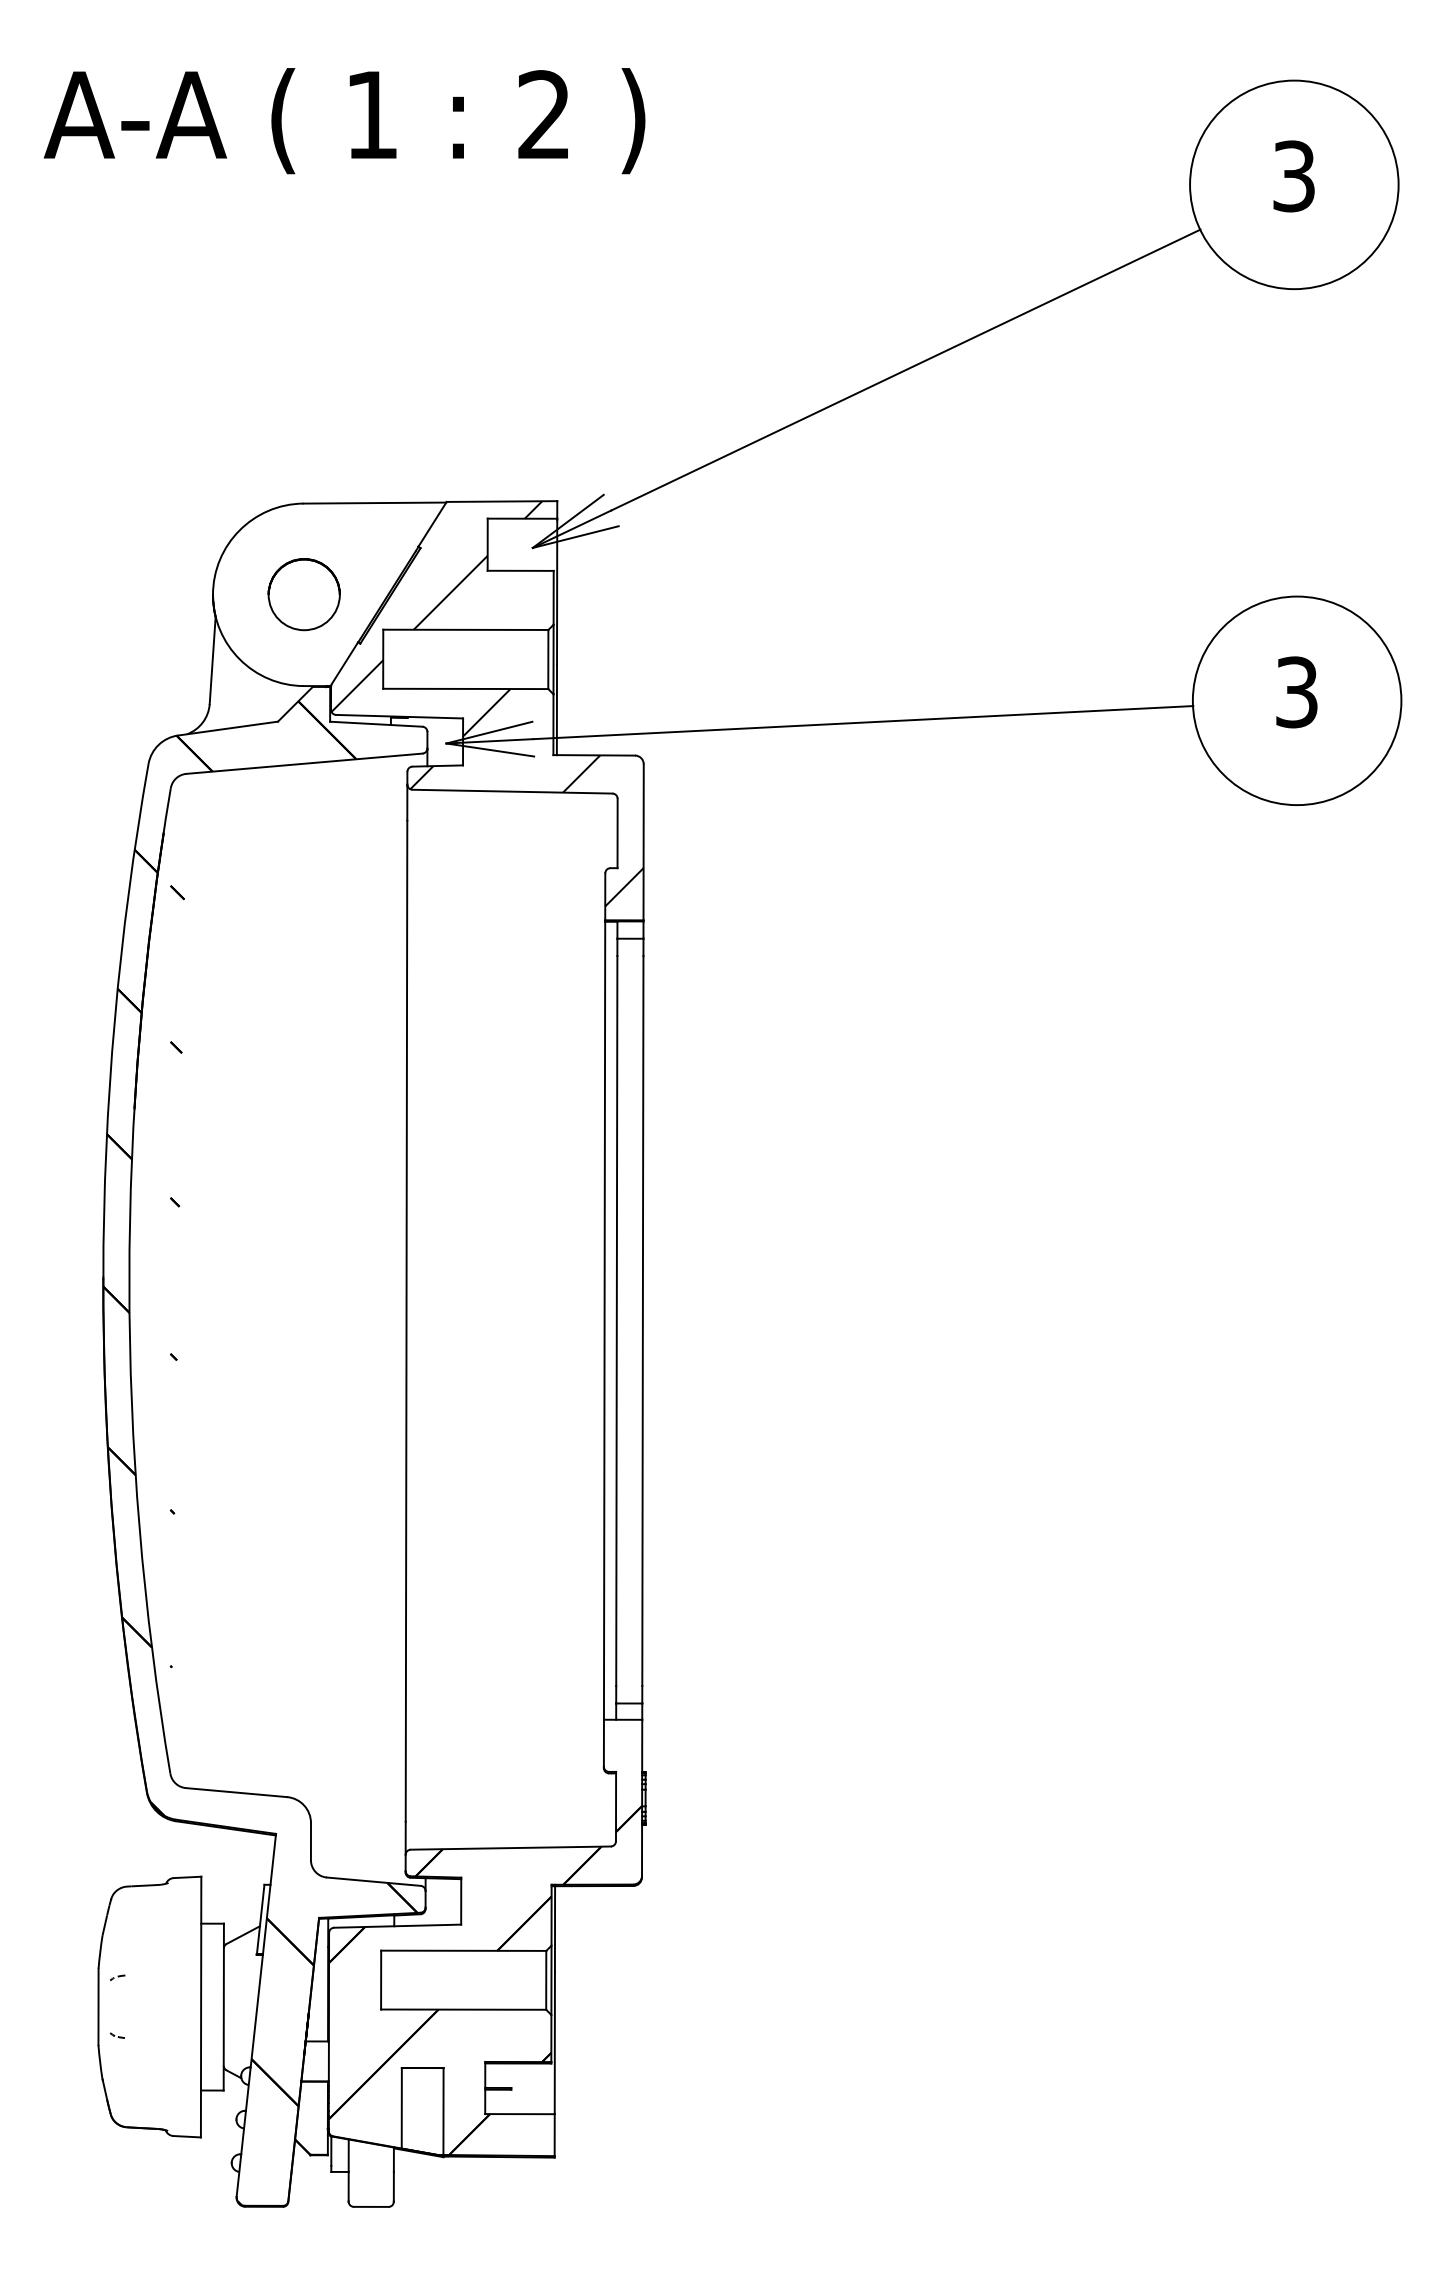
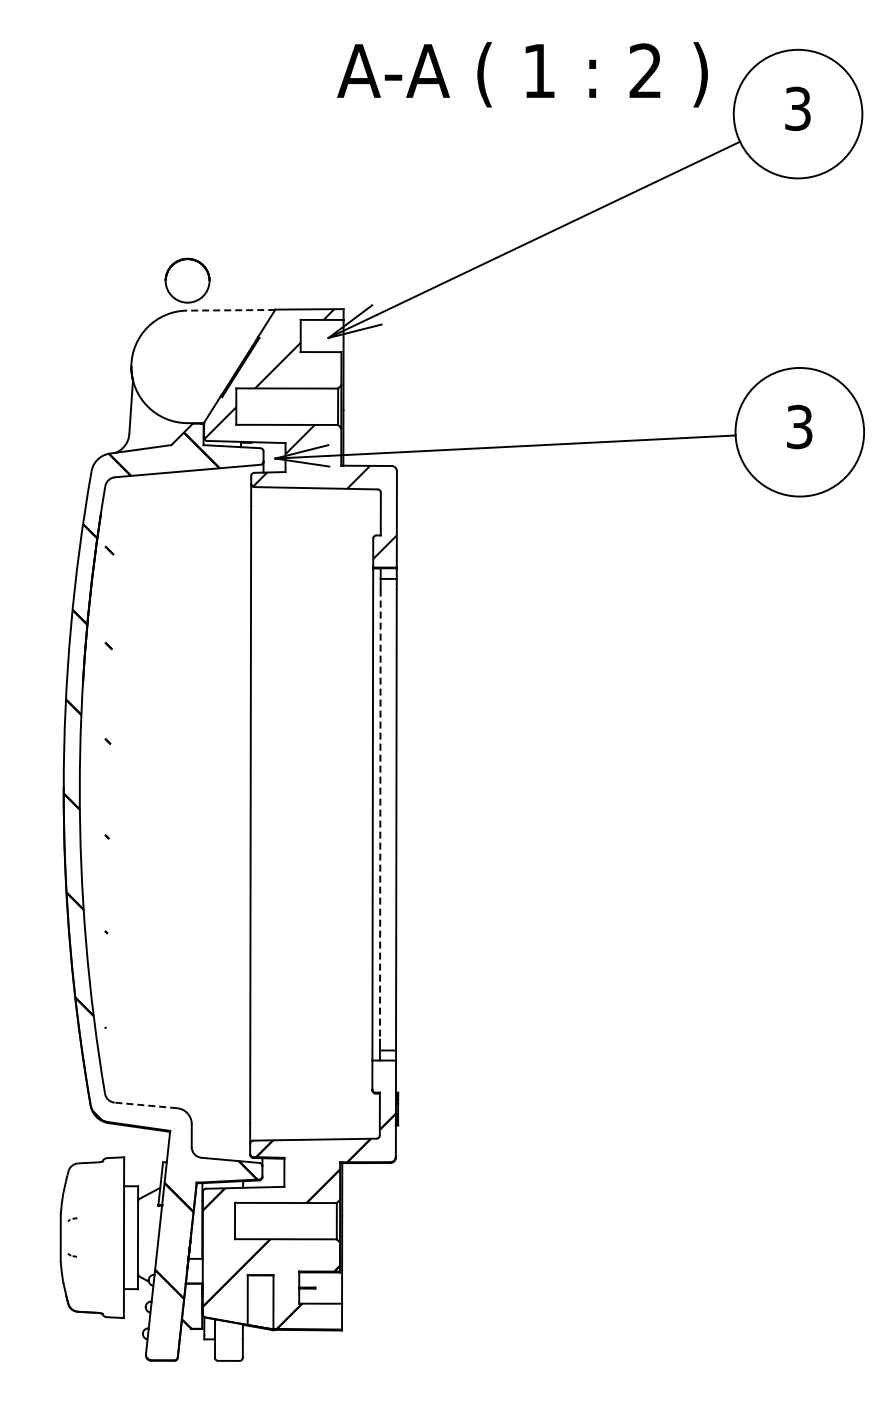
text: (344, 120) -> (522, 74), moved
line: (375, 503) -> (231, 310), solid -> dashed
part: (304, 594) -> (187, 280), moved
line: (617, 1322) -> (380, 815), solid -> dashed
line: (235, 1792) -> (145, 1105), solid -> dashed

